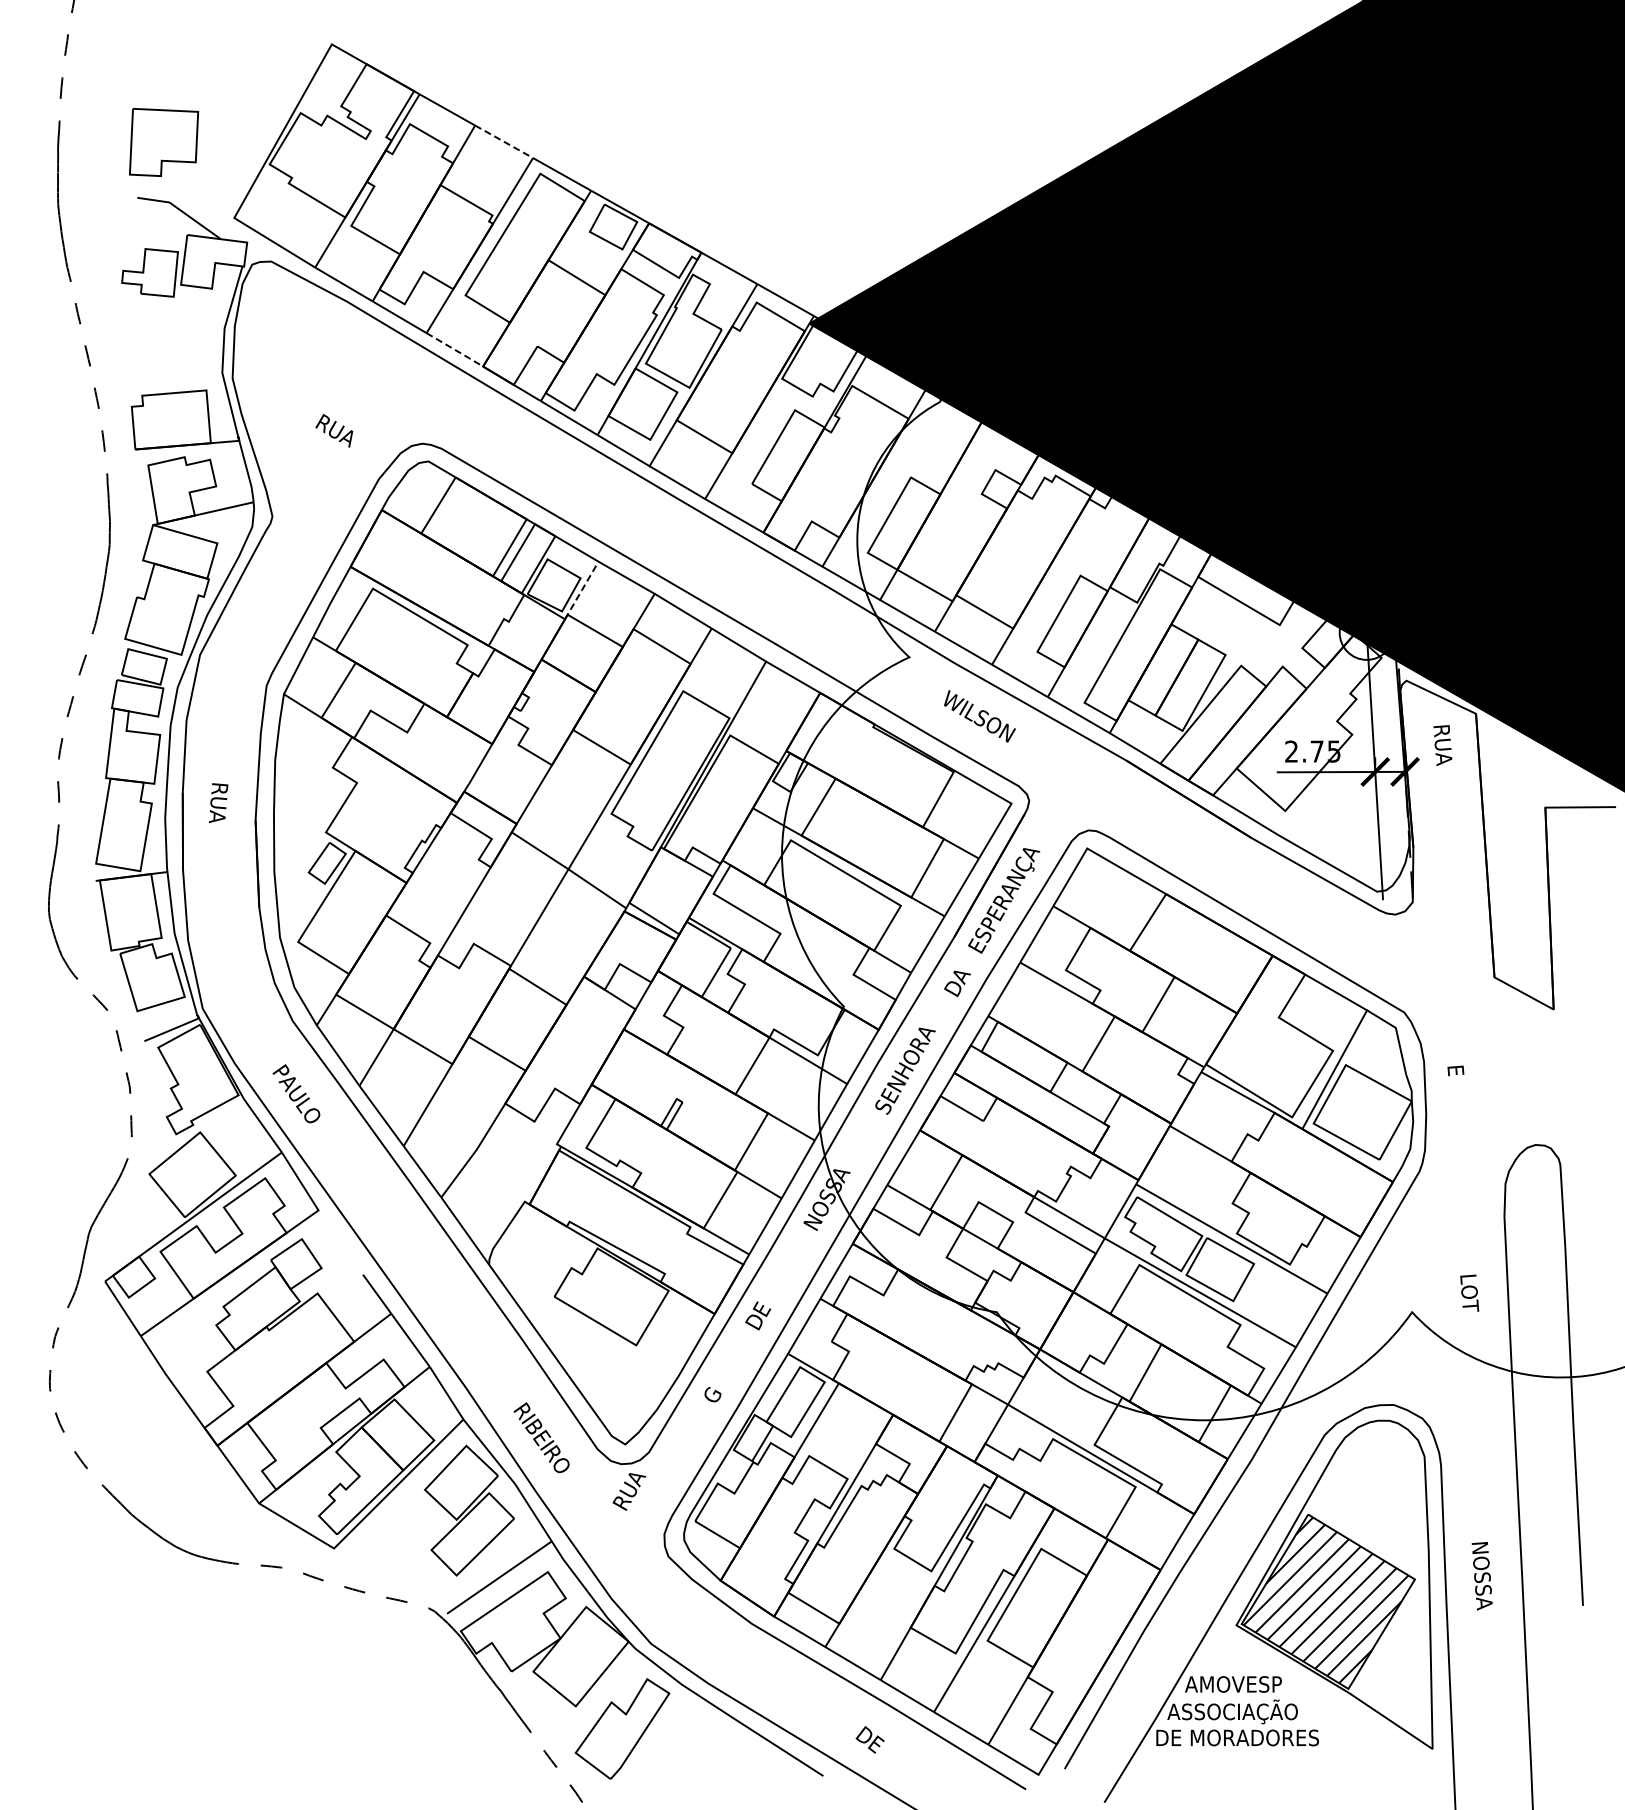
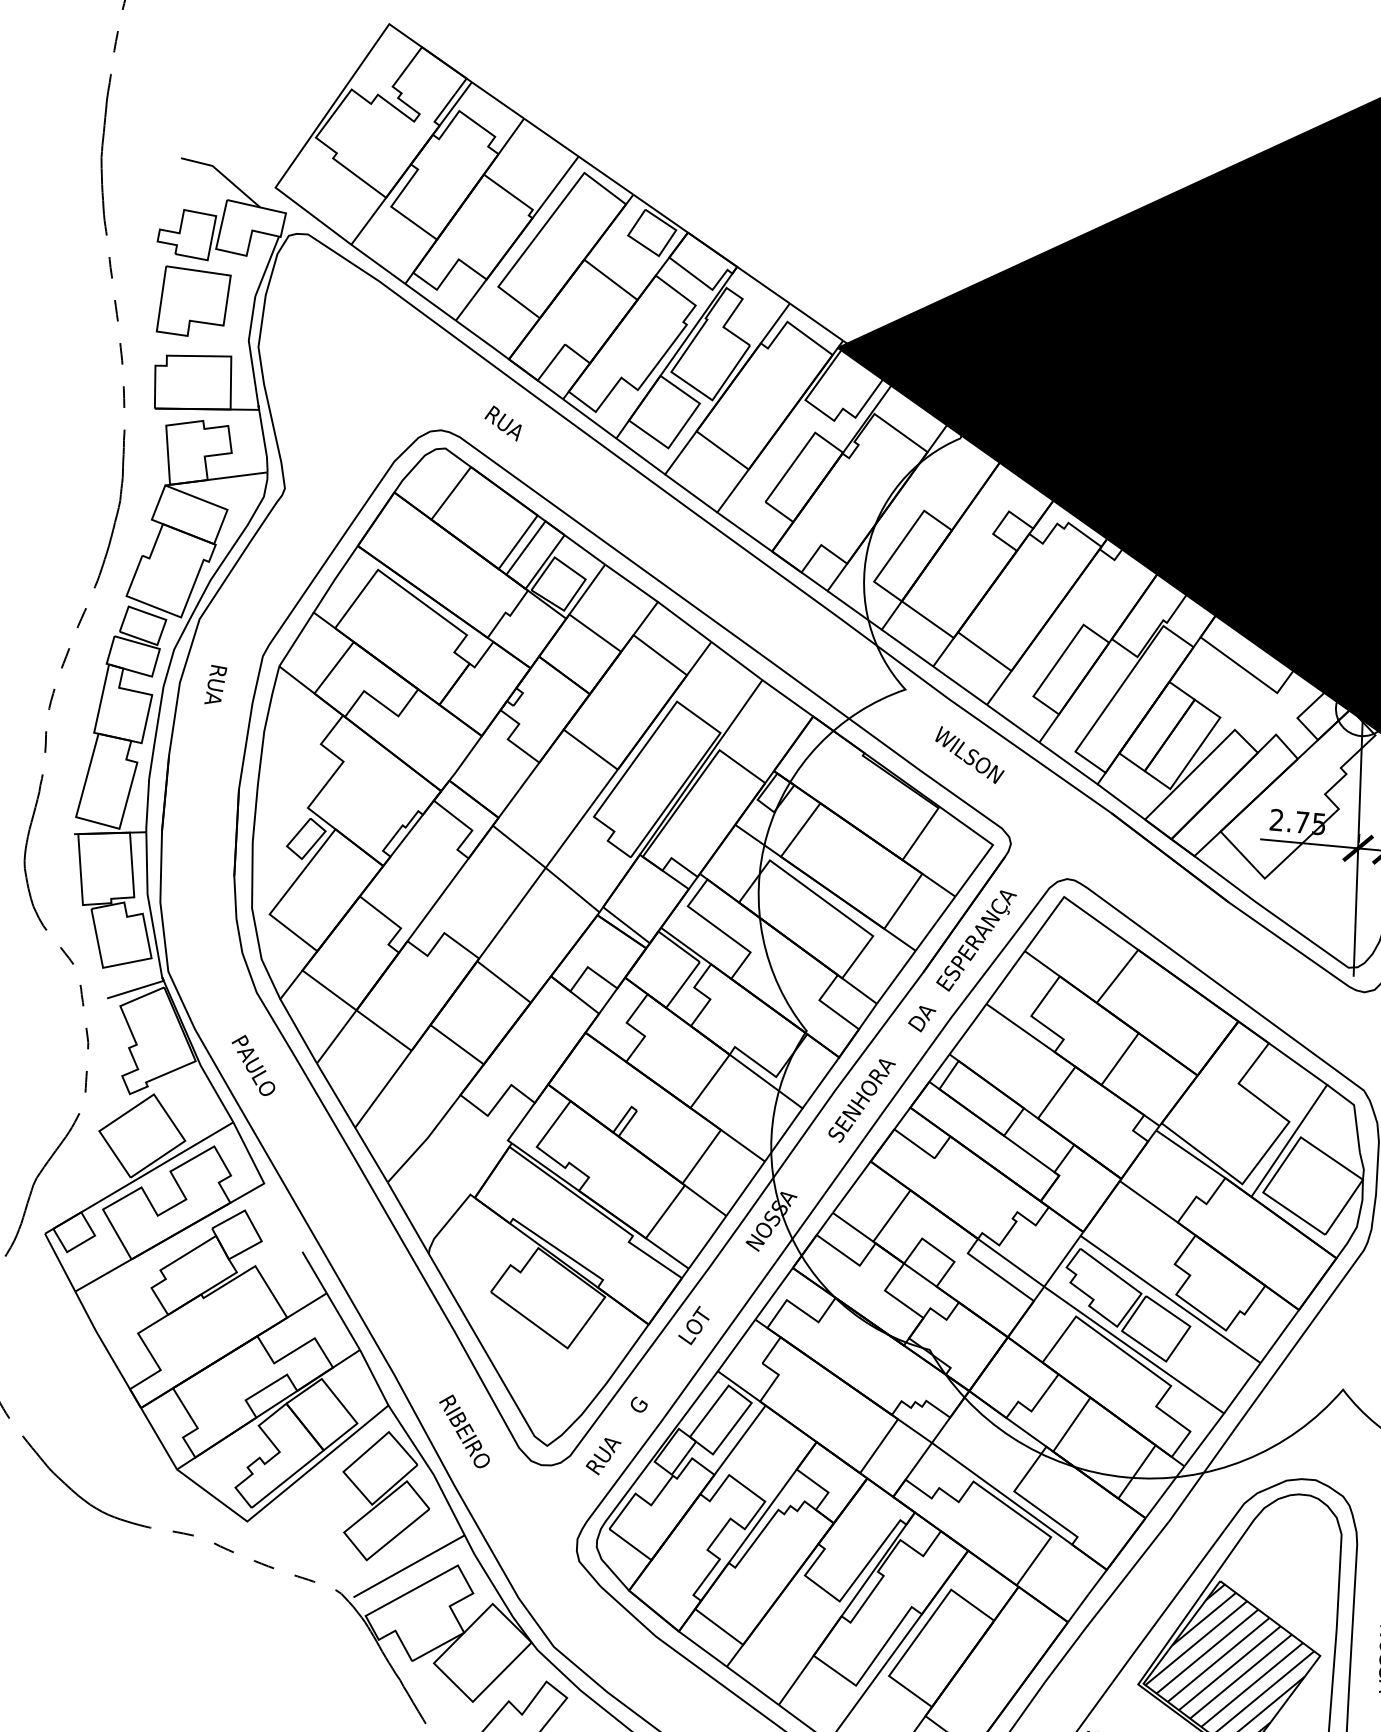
part: (164, 142) -> (194, 302), moved
line: (504, 142) -> (551, 138), dashed -> solid
line: (455, 350) -> (483, 340), dashed -> solid
text: (334, 430) -> (503, 423), moved
line: (581, 590) -> (585, 591), dashed -> solid
text: (218, 802) -> (215, 684), moved
text: (760, 1307) -> (694, 1322), DE -> LOT
text: (629, 1491) -> (603, 1456), moved

